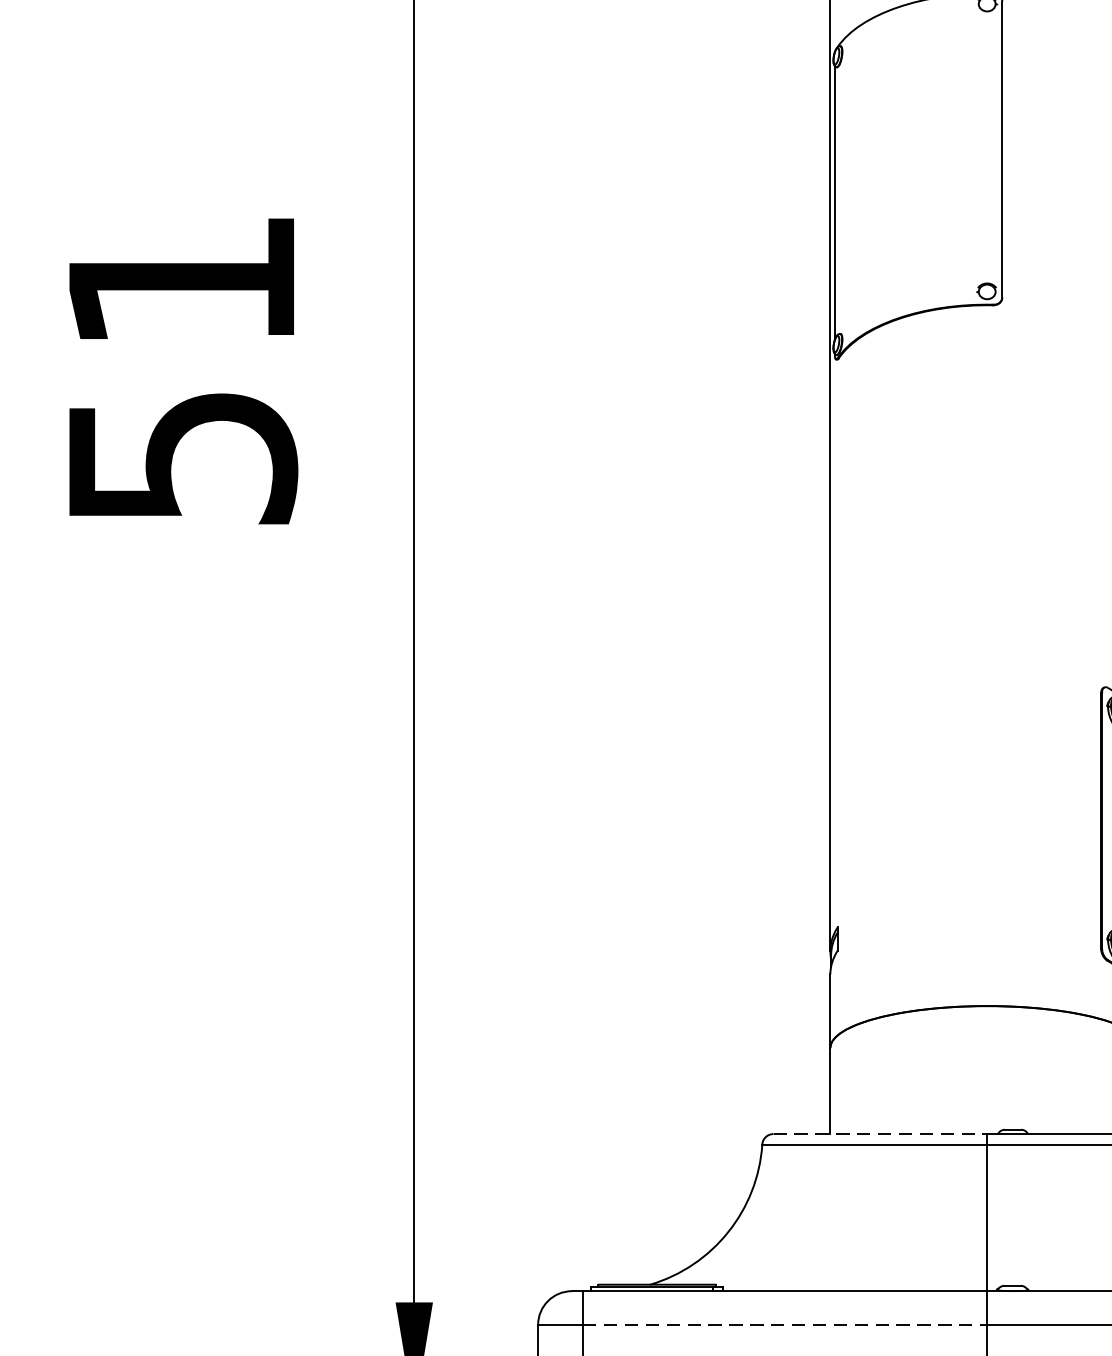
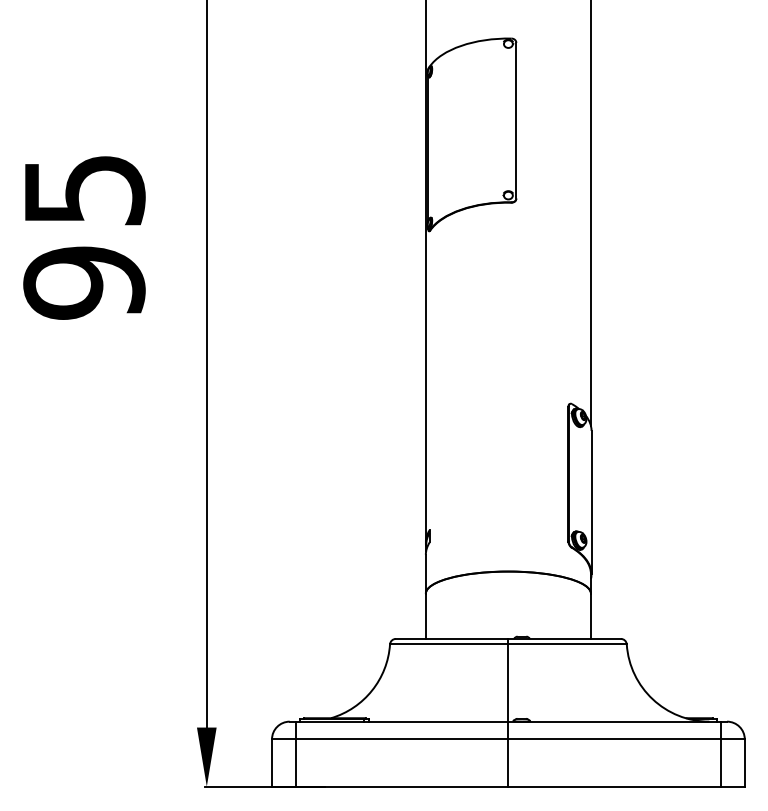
text: (181, 371) -> (84, 237), 51 -> 95
line: (880, 1133) -> (452, 638), dashed -> solid
line: (786, 1325) -> (402, 739), dashed -> solid

